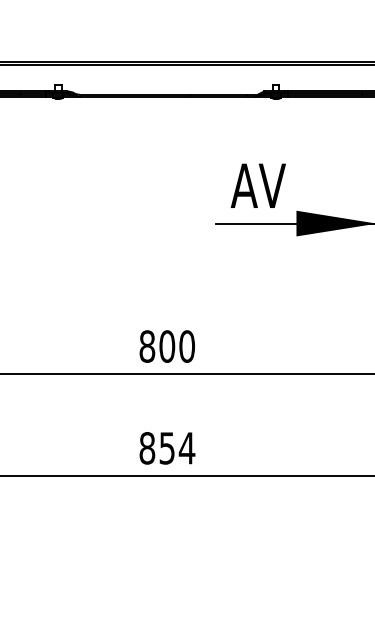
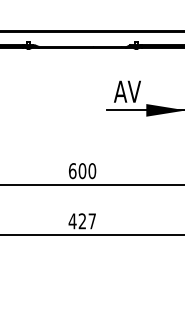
text: (146, 345) -> (72, 170), 800 -> 600
text: (167, 448) -> (82, 221), 854 -> 427

